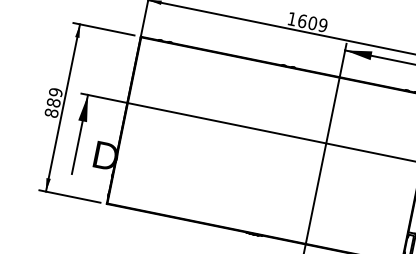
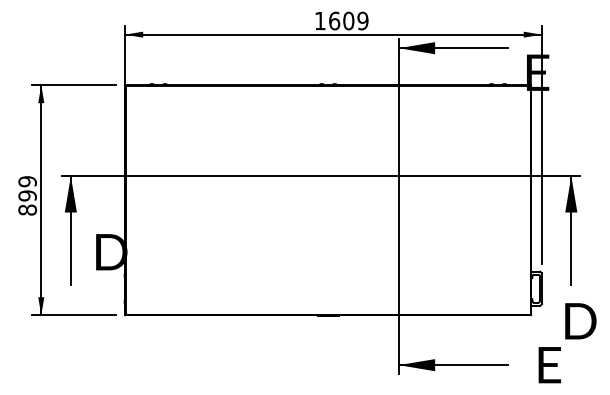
text: (53, 102) -> (27, 195), 889 -> 899

